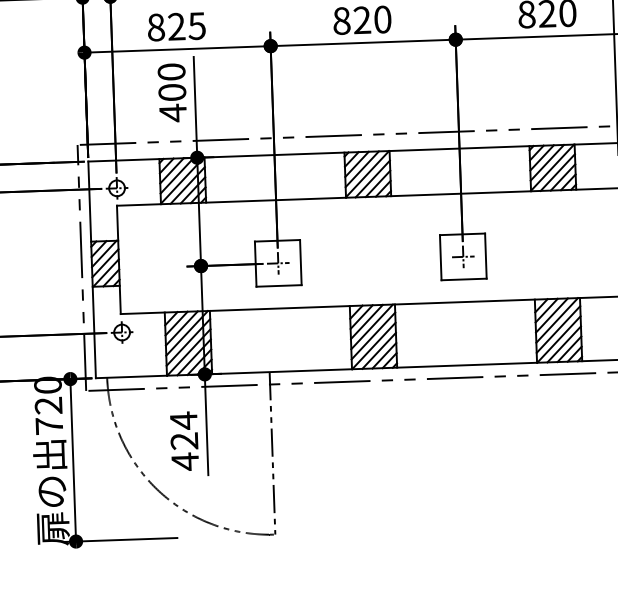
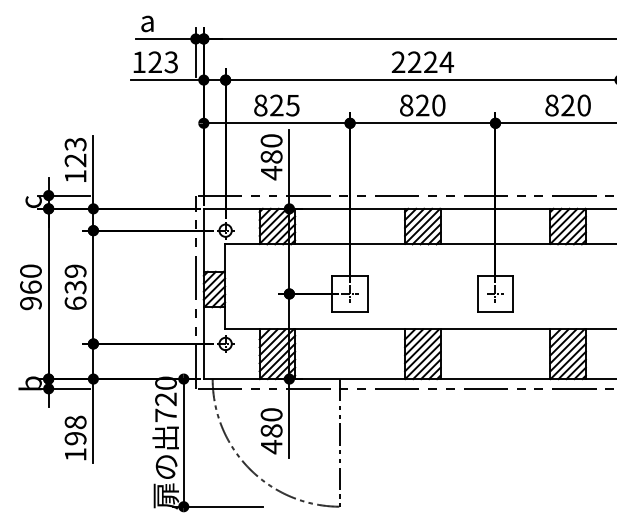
text: (172, 91) -> (271, 156), 400 -> 480
text: (183, 430) -> (271, 422), 424 -> 480

